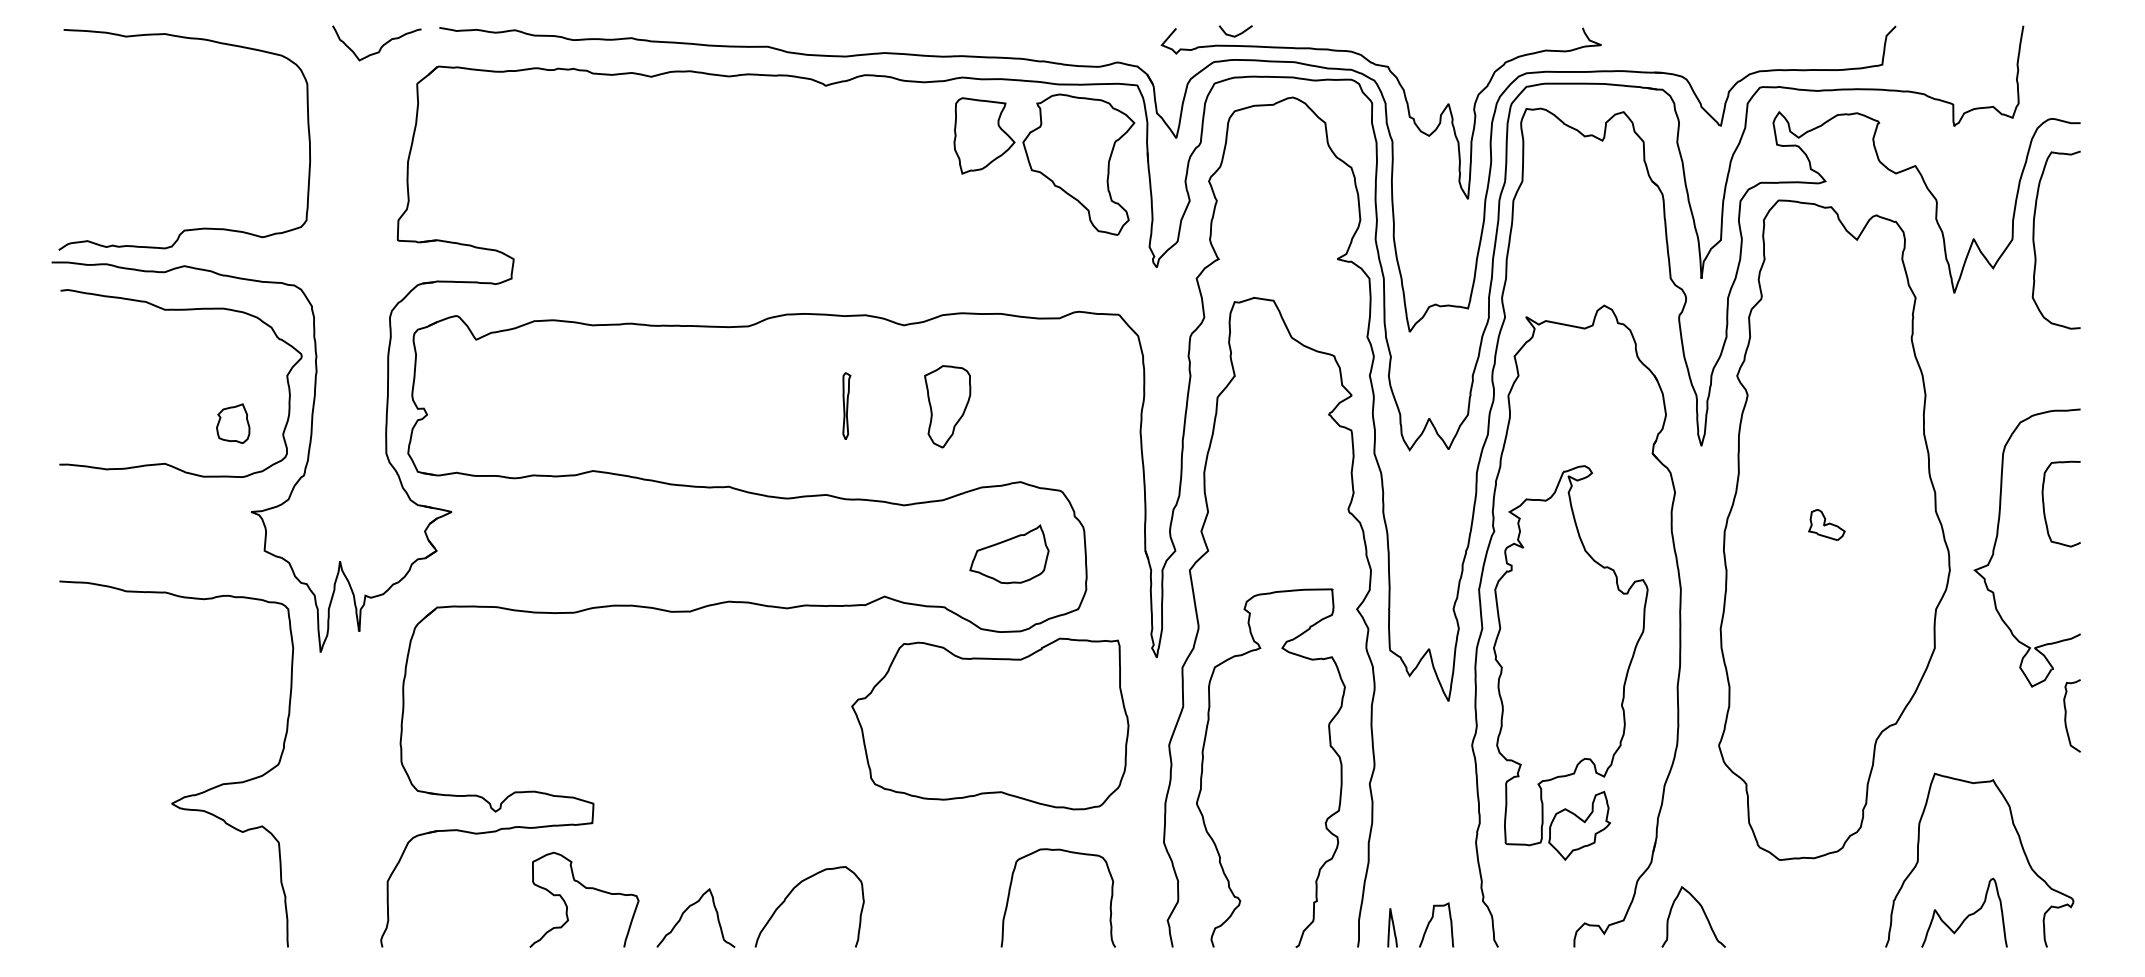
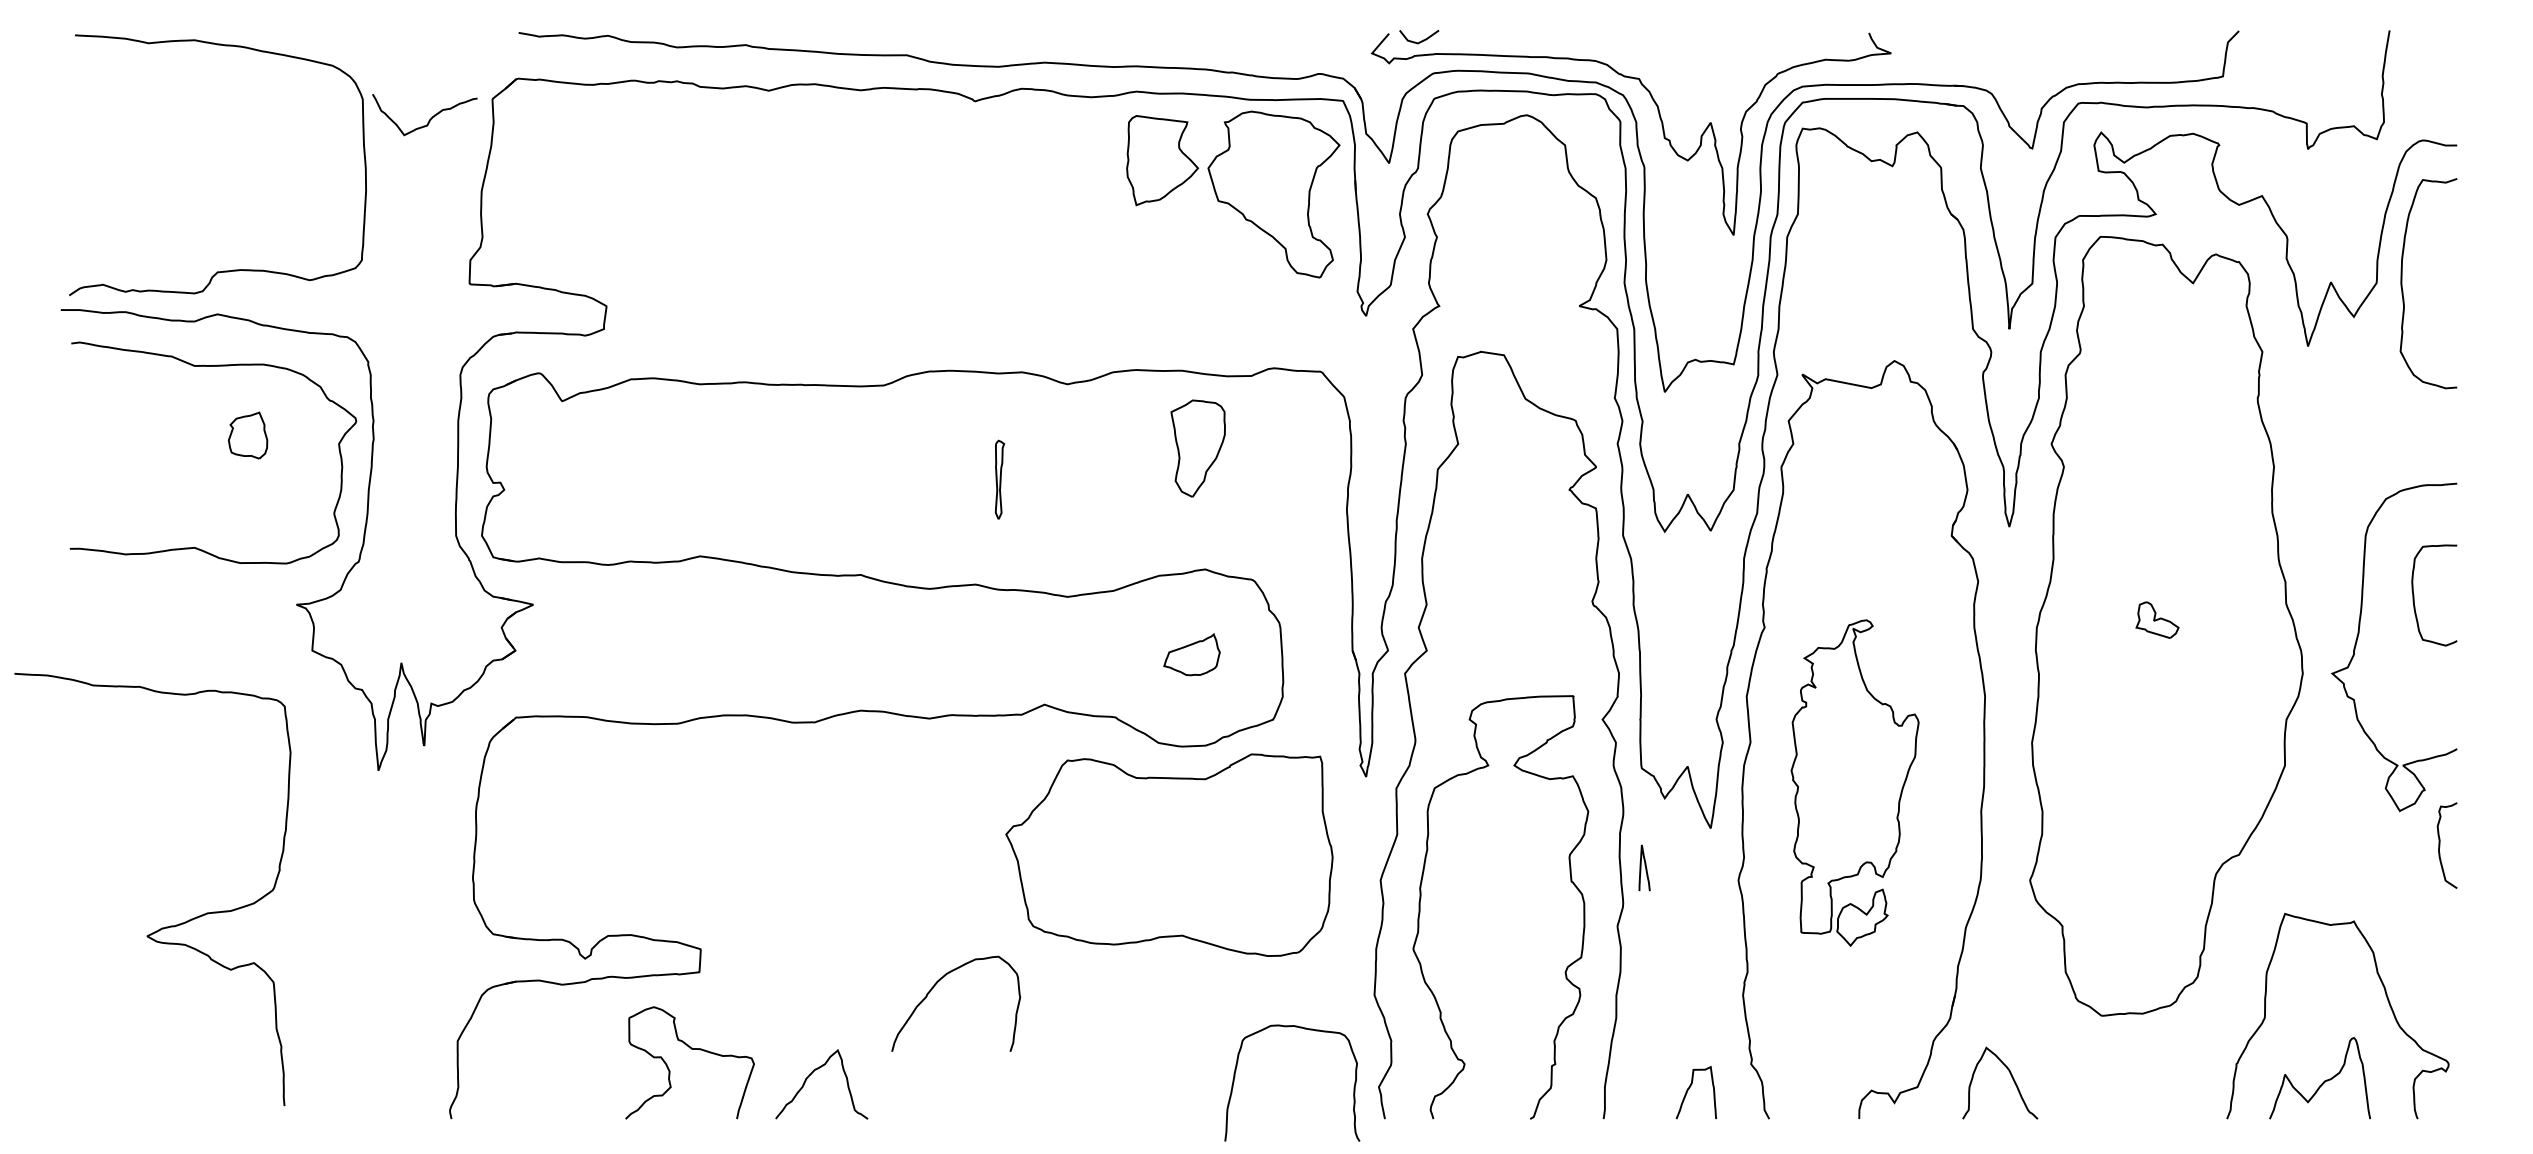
line: (1236, 34) -> (1420, 40), moved
curve: (380, 47) -> (429, 119), moved
part: (947, 406) -> (1197, 448), moved
part: (233, 423) -> (248, 435), moved
part: (1009, 554) -> (1192, 654), size x0.6
part: (1570, 662) -> (1854, 782), size x0.7
curve: (186, 795) -> (164, 926), moved
curve: (1067, 852) -> (1303, 1029), moved
curve: (790, 894) -> (933, 989), moved
curve: (1392, 926) -> (1644, 866), moved

